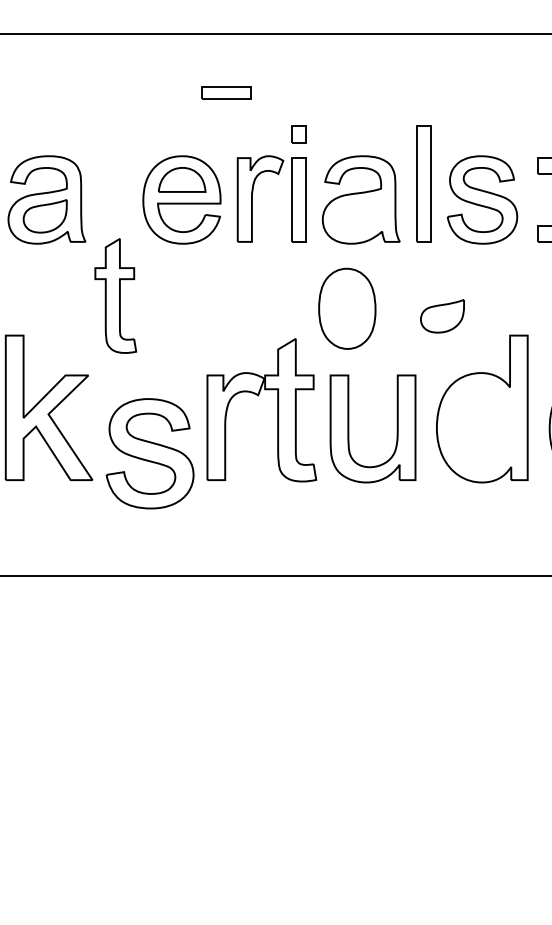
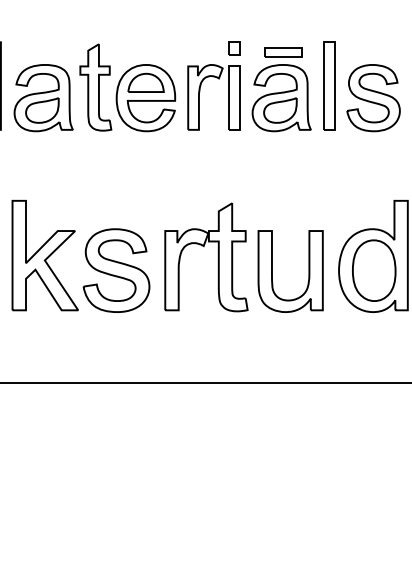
part: (226, 92) -> (283, 51), moved
part: (115, 295) -> (95, 87), moved
part: (347, 308) -> (374, 270), moved
part: (442, 316) -> (280, 110), moved
part: (149, 453) -> (116, 270), moved

